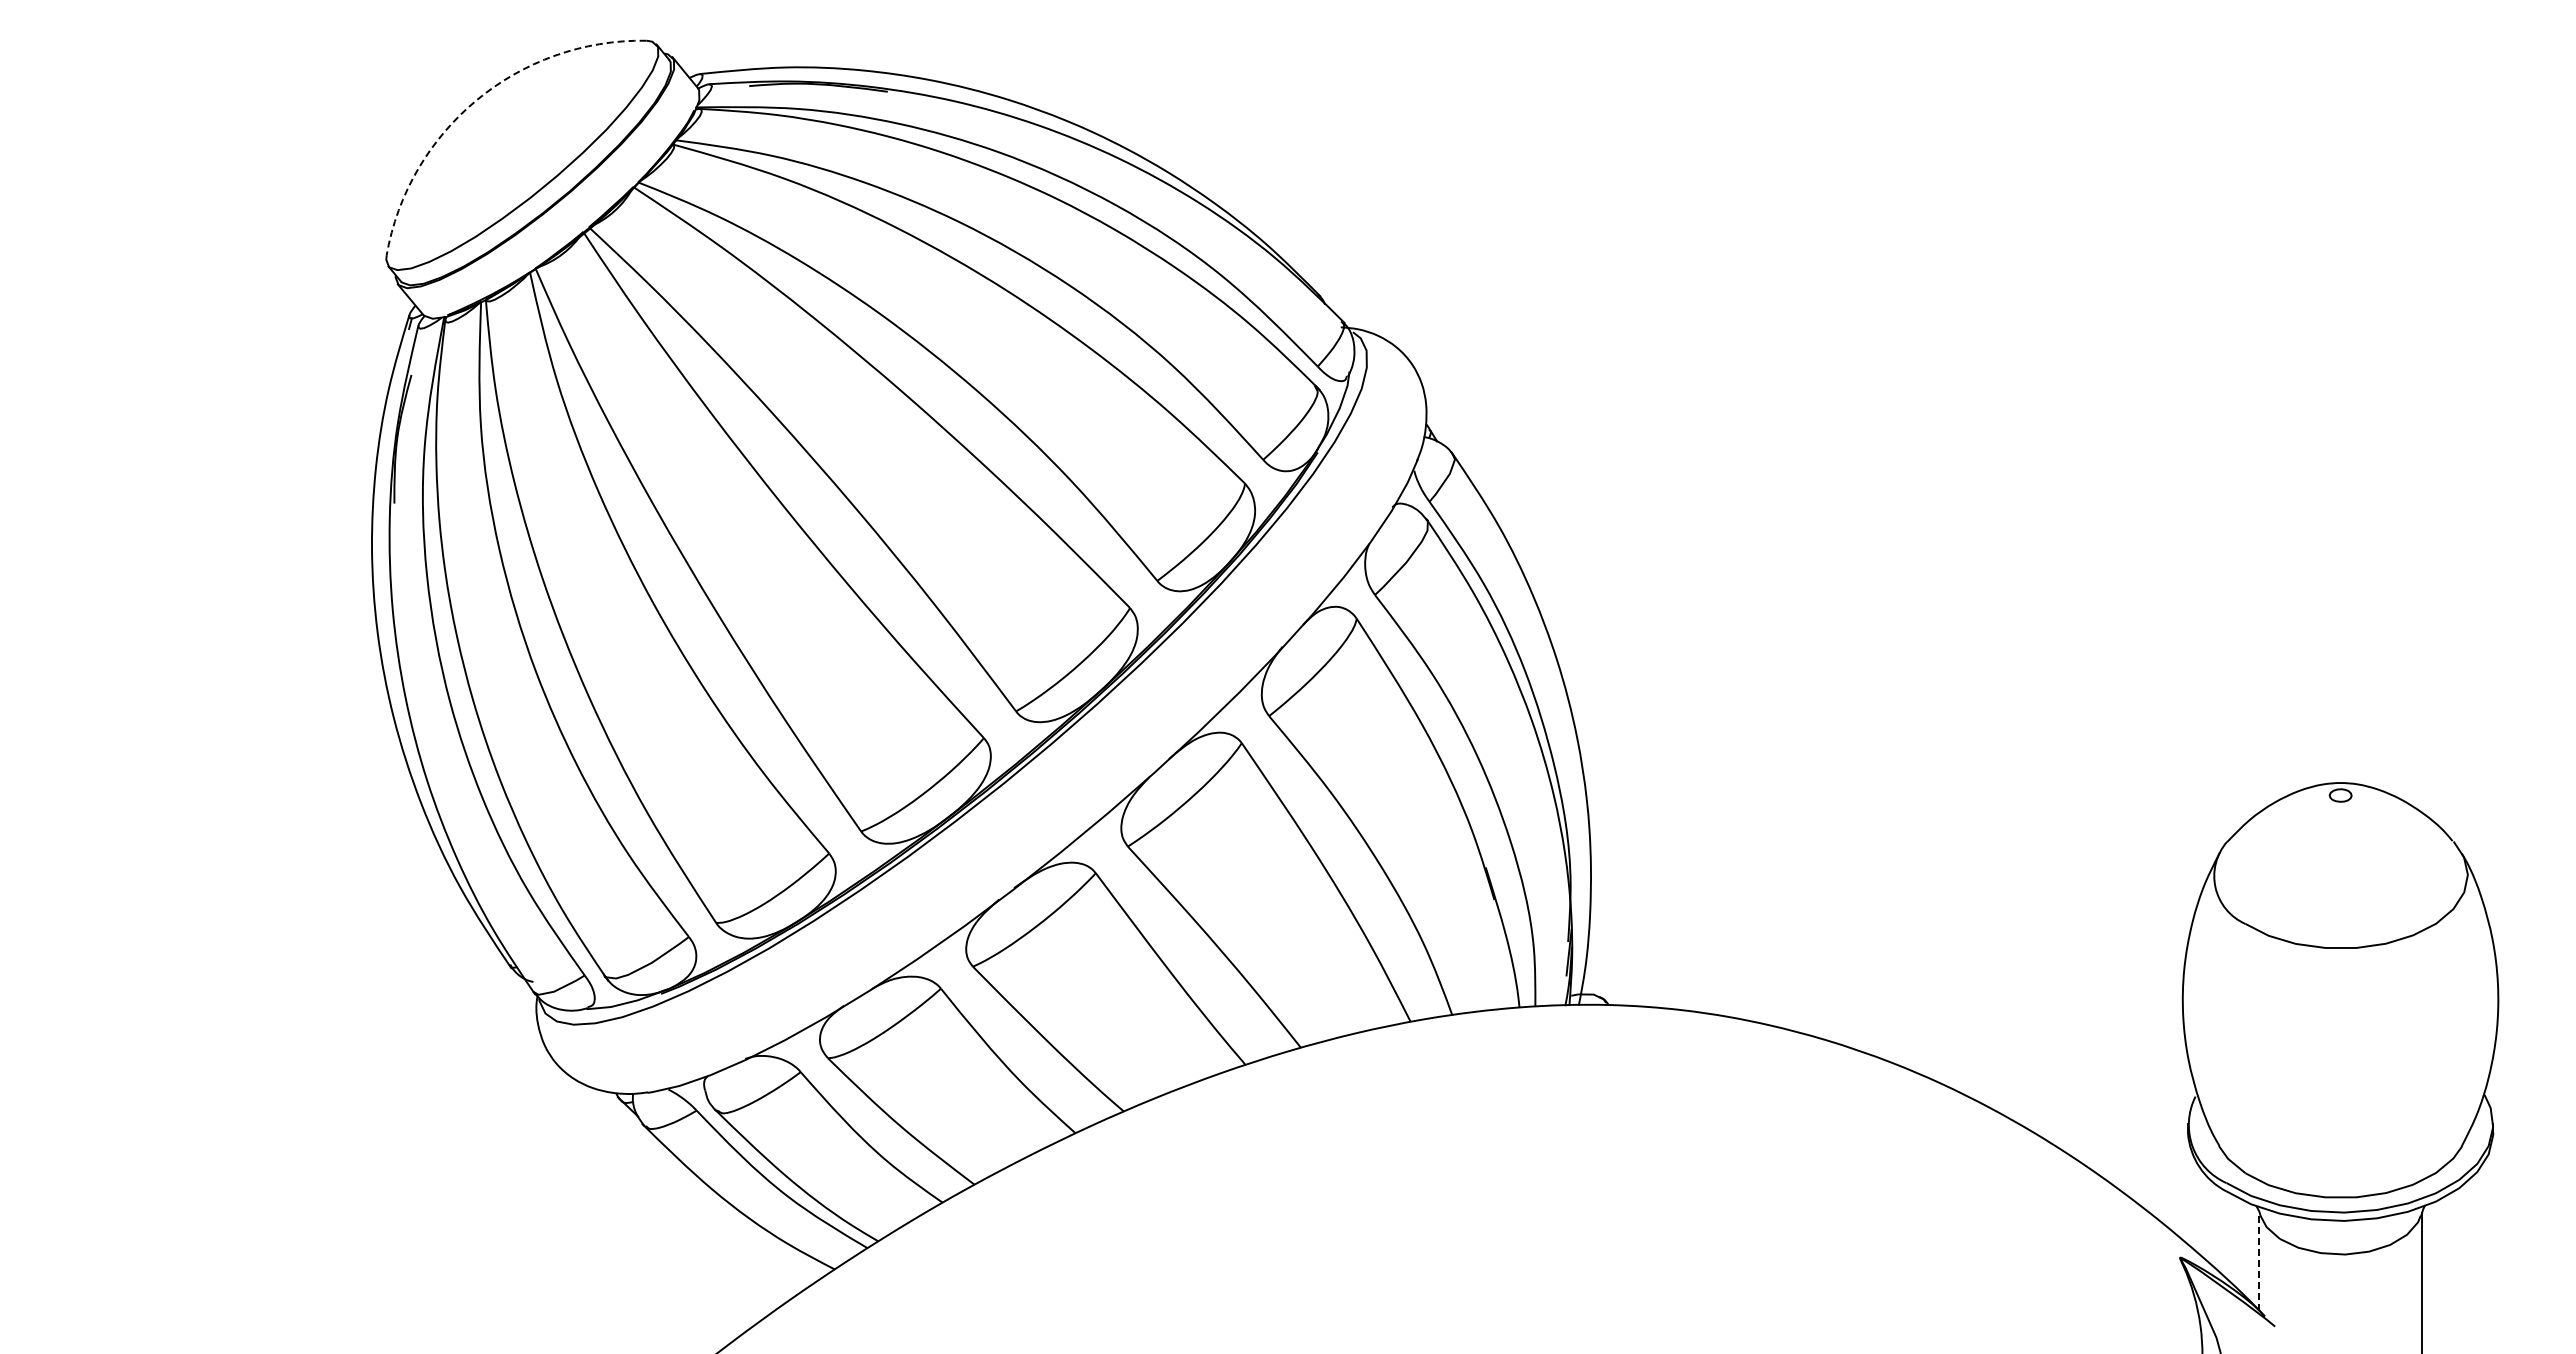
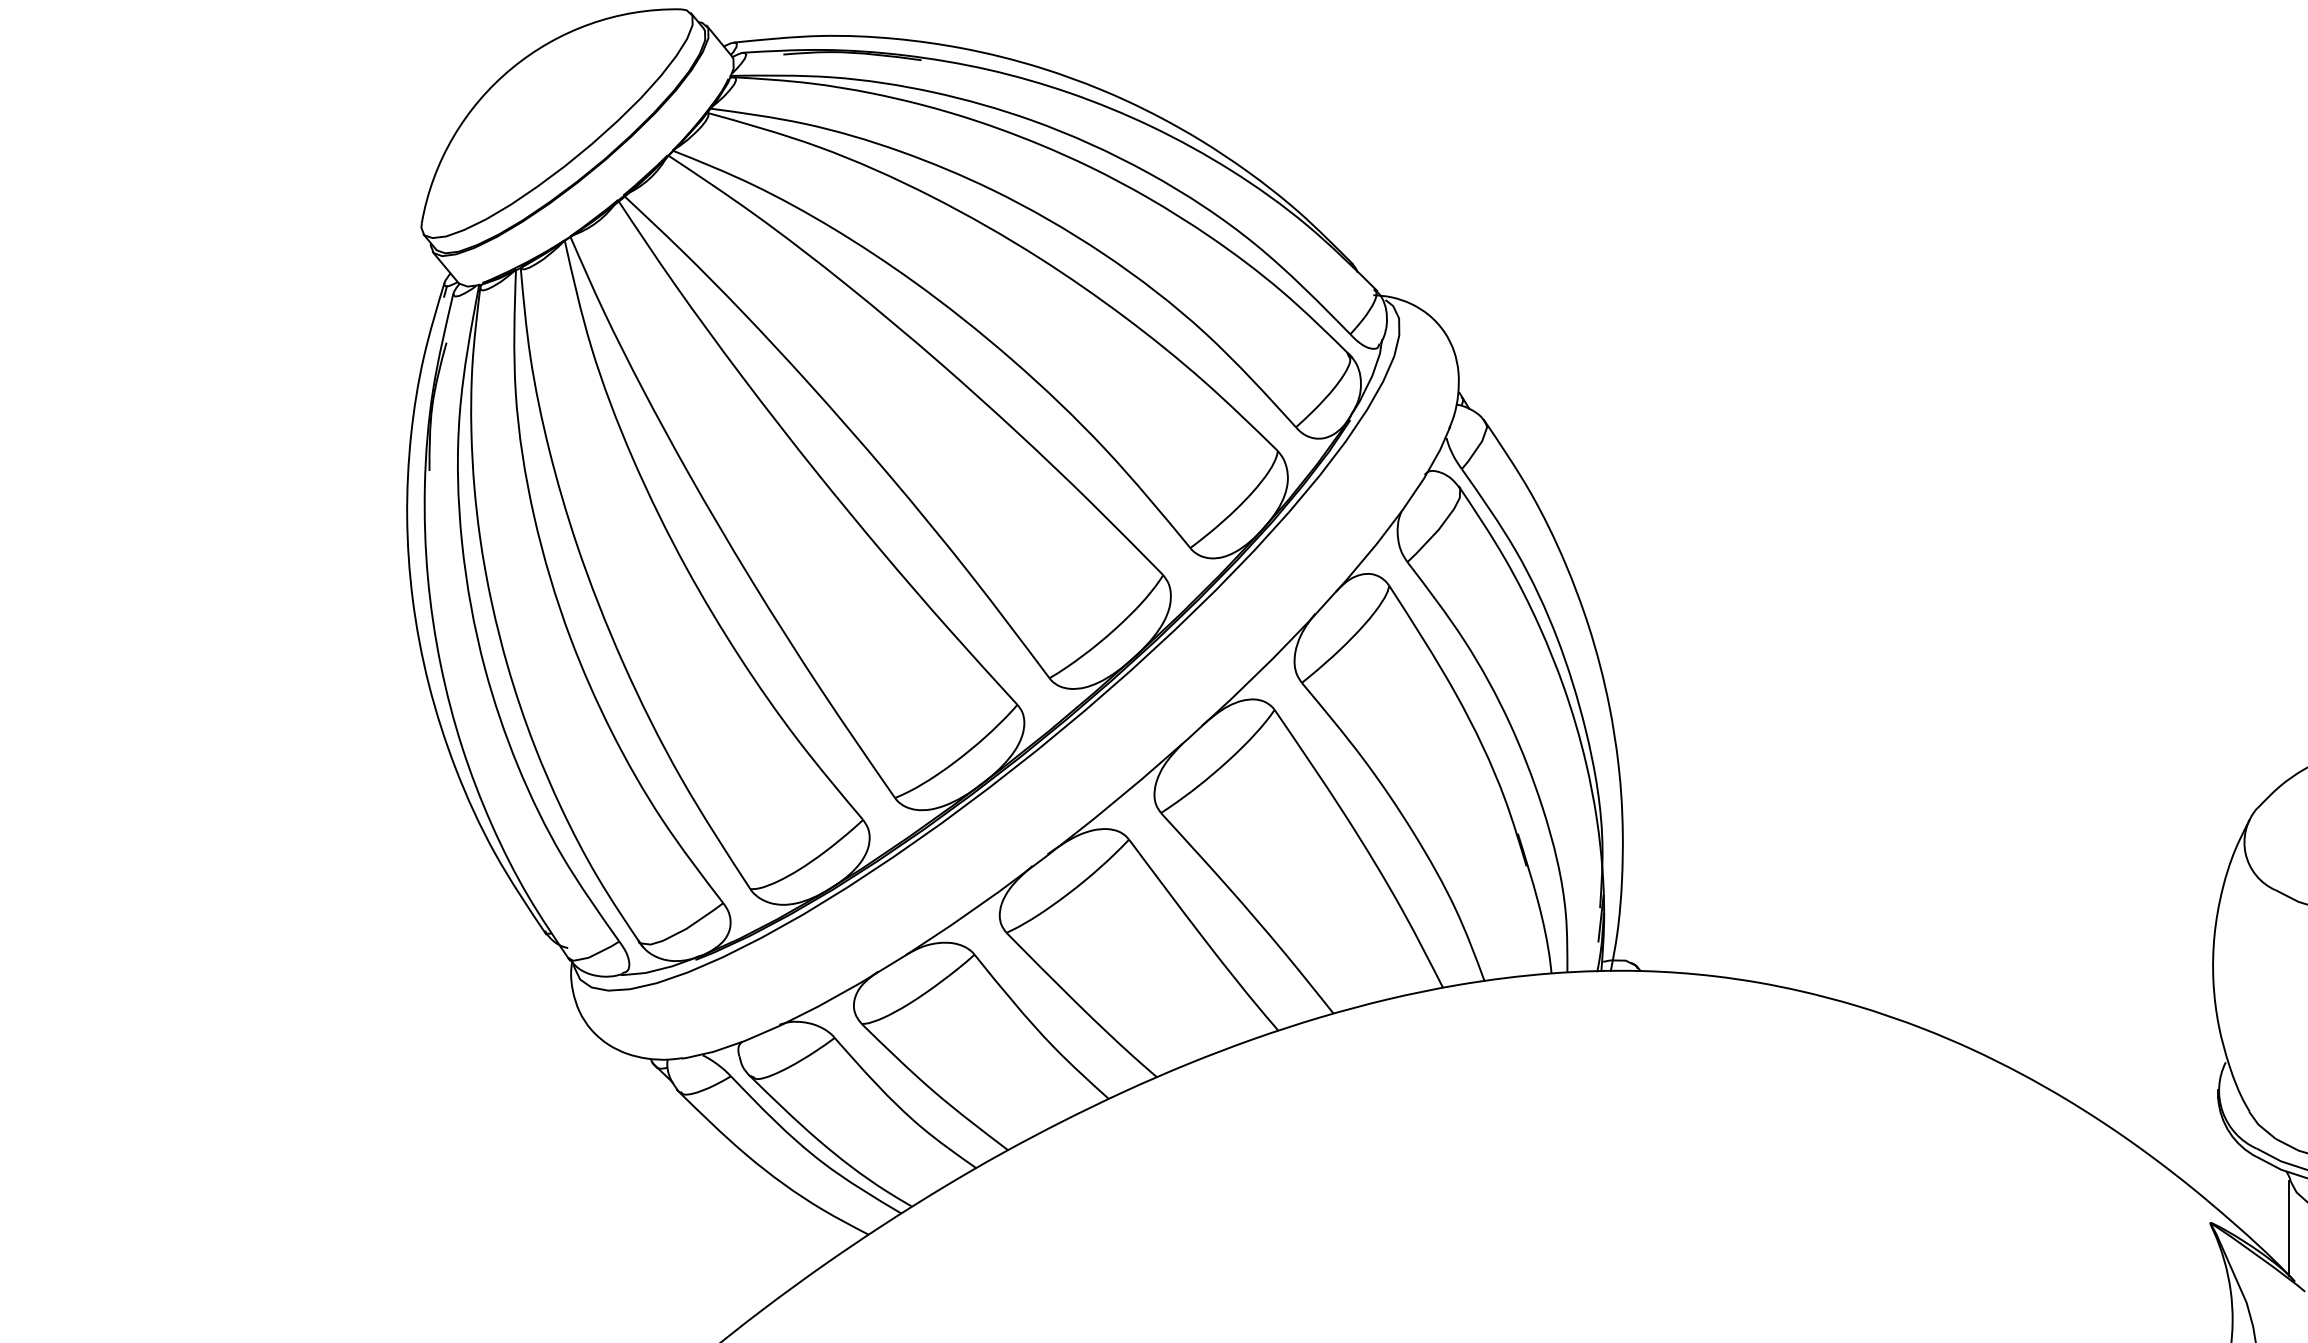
arc: (476, 100) -> (511, 68), dashed -> solid
line: (2259, 1263) -> (2289, 1228), dashed -> solid

